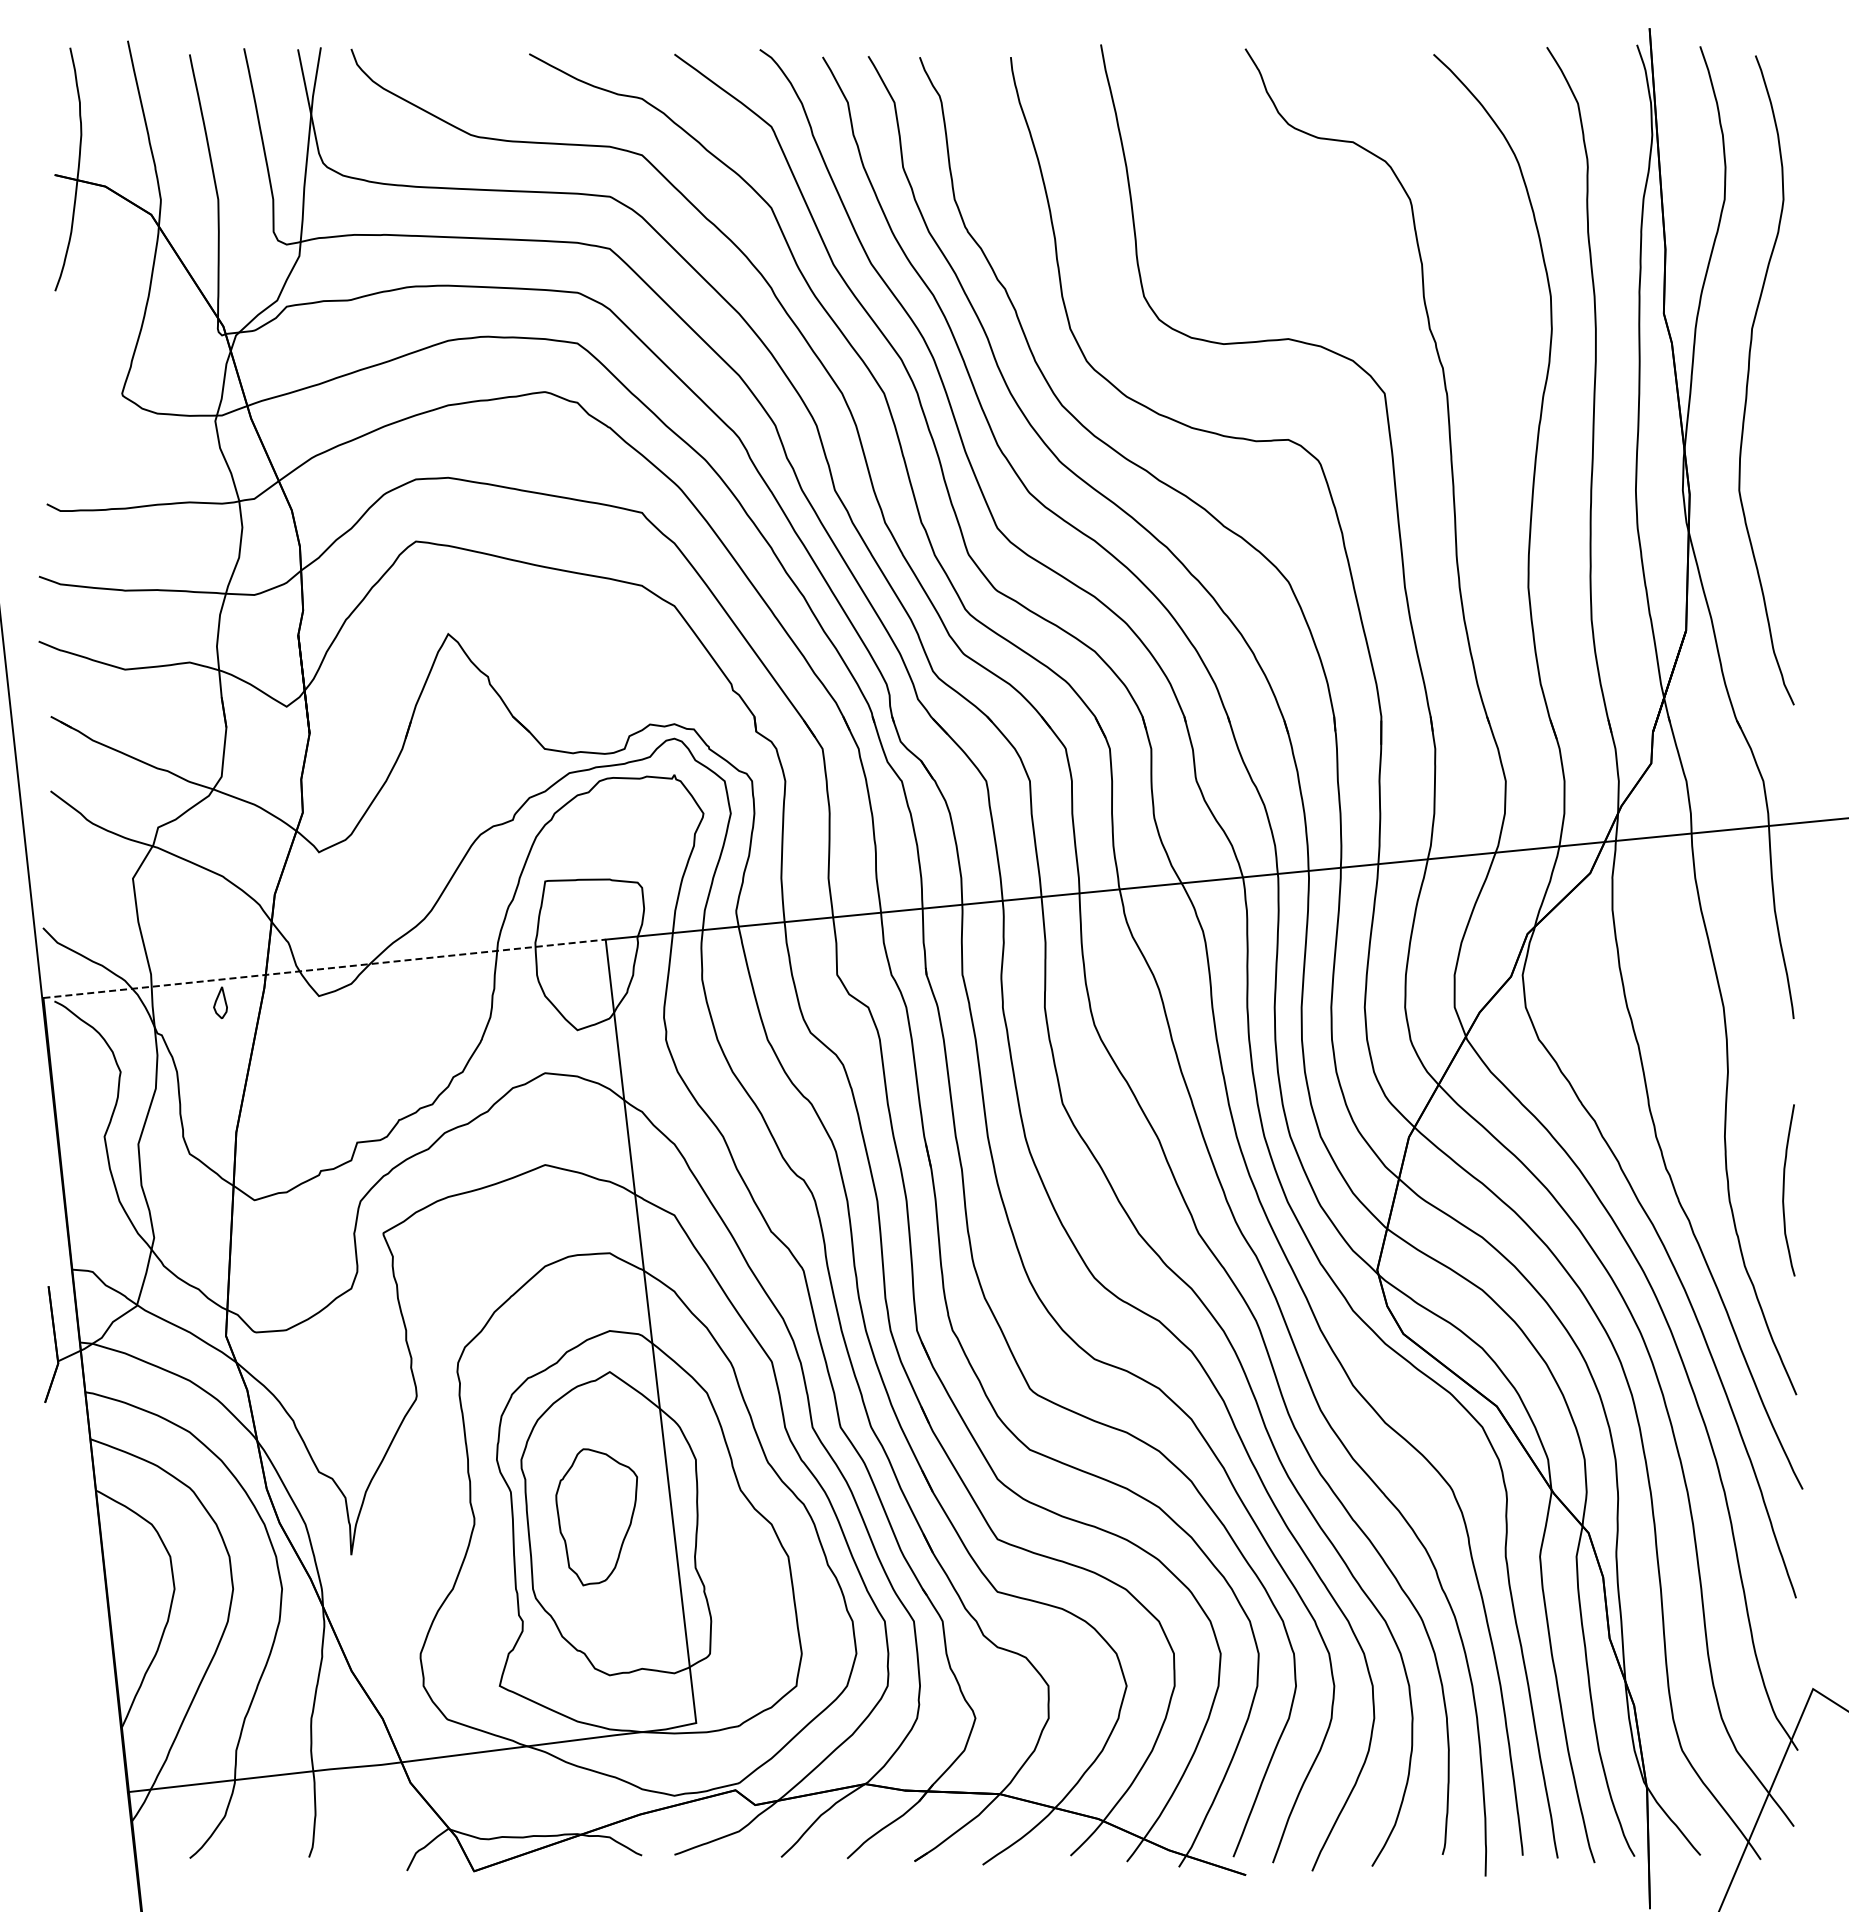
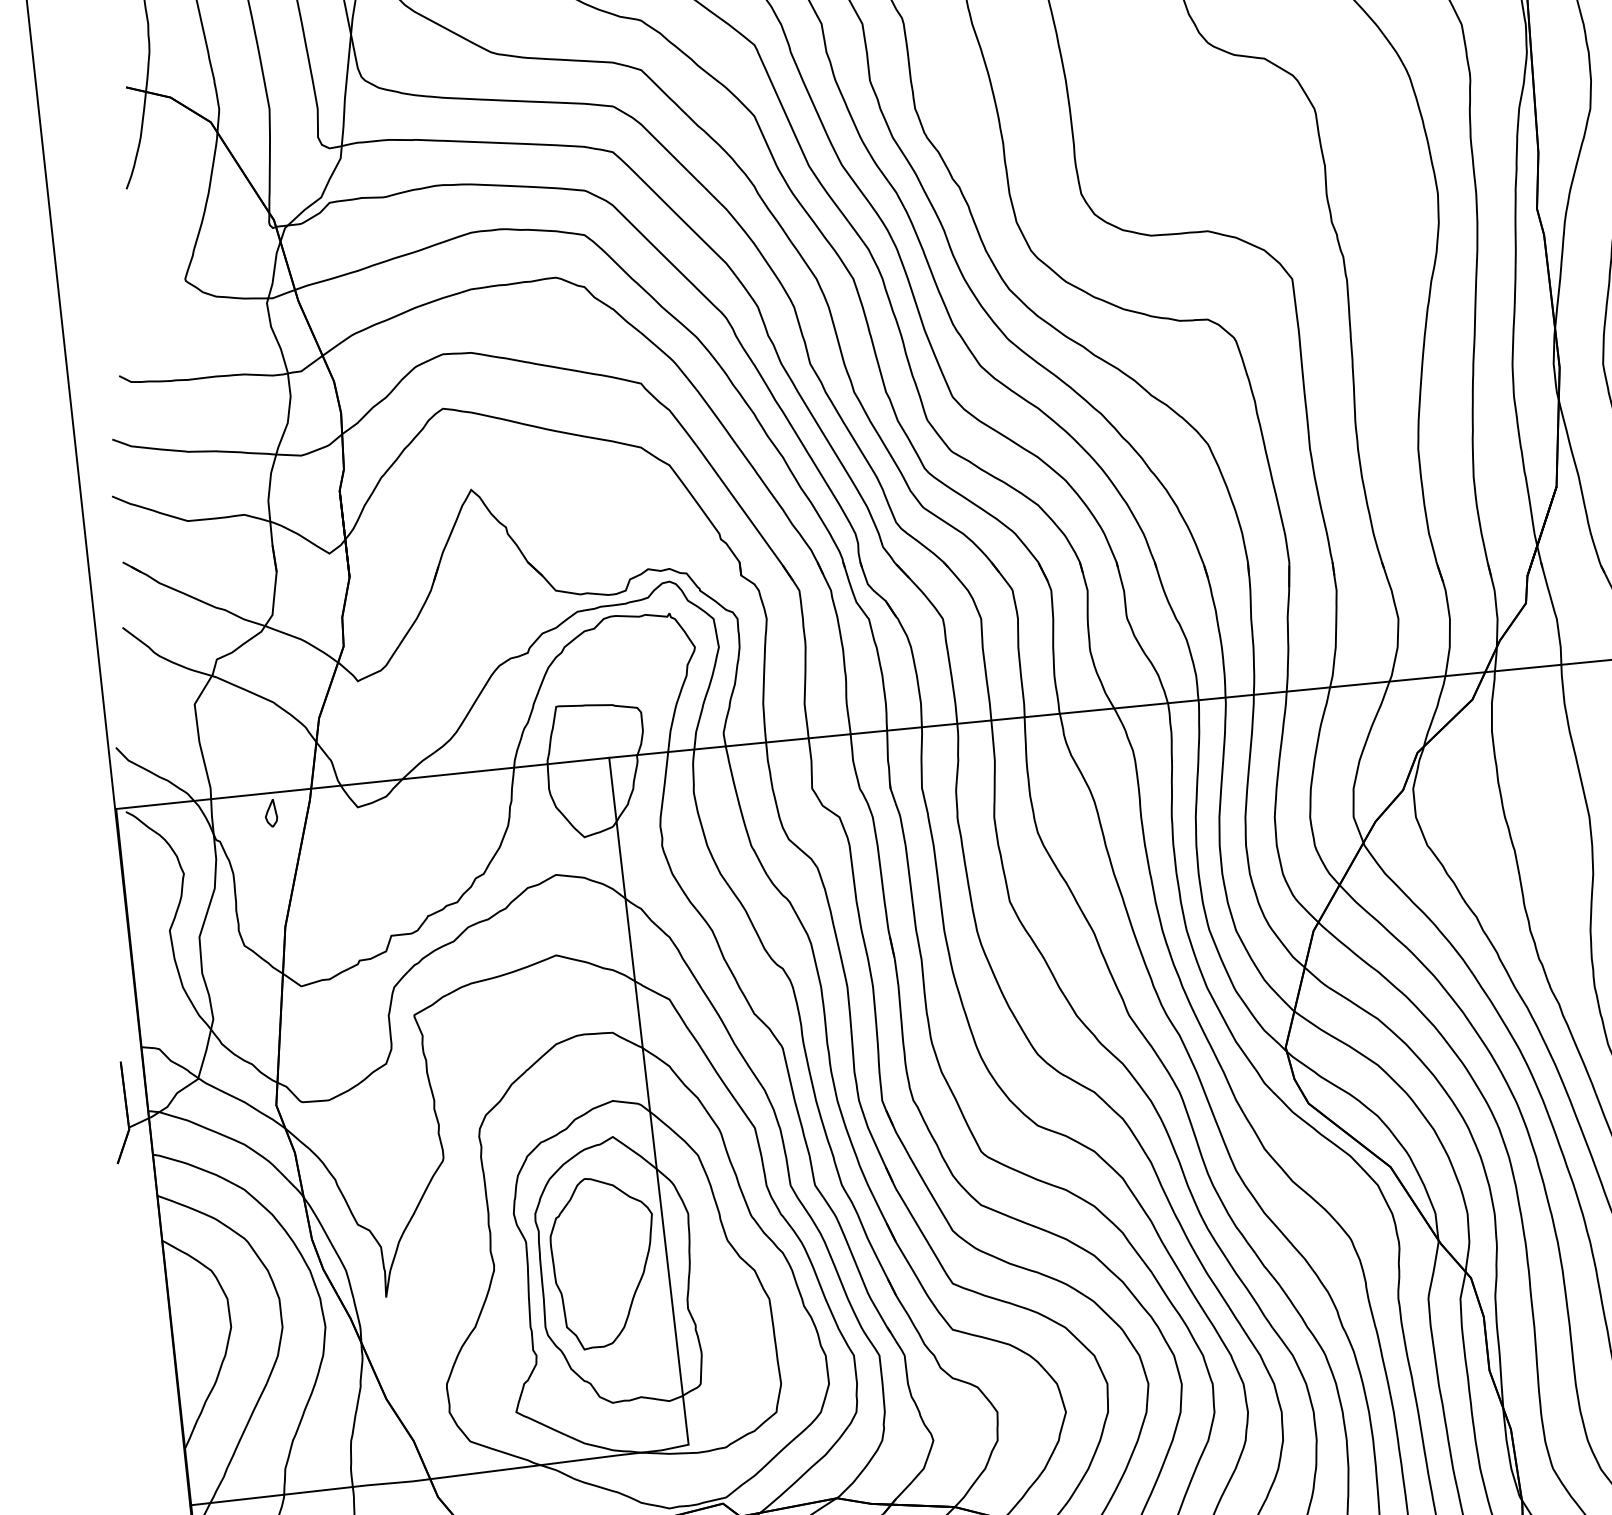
line: (324, 968) -> (362, 783), dashed -> solid
part: (596, 1517) -> (601, 1264), size x1.43

